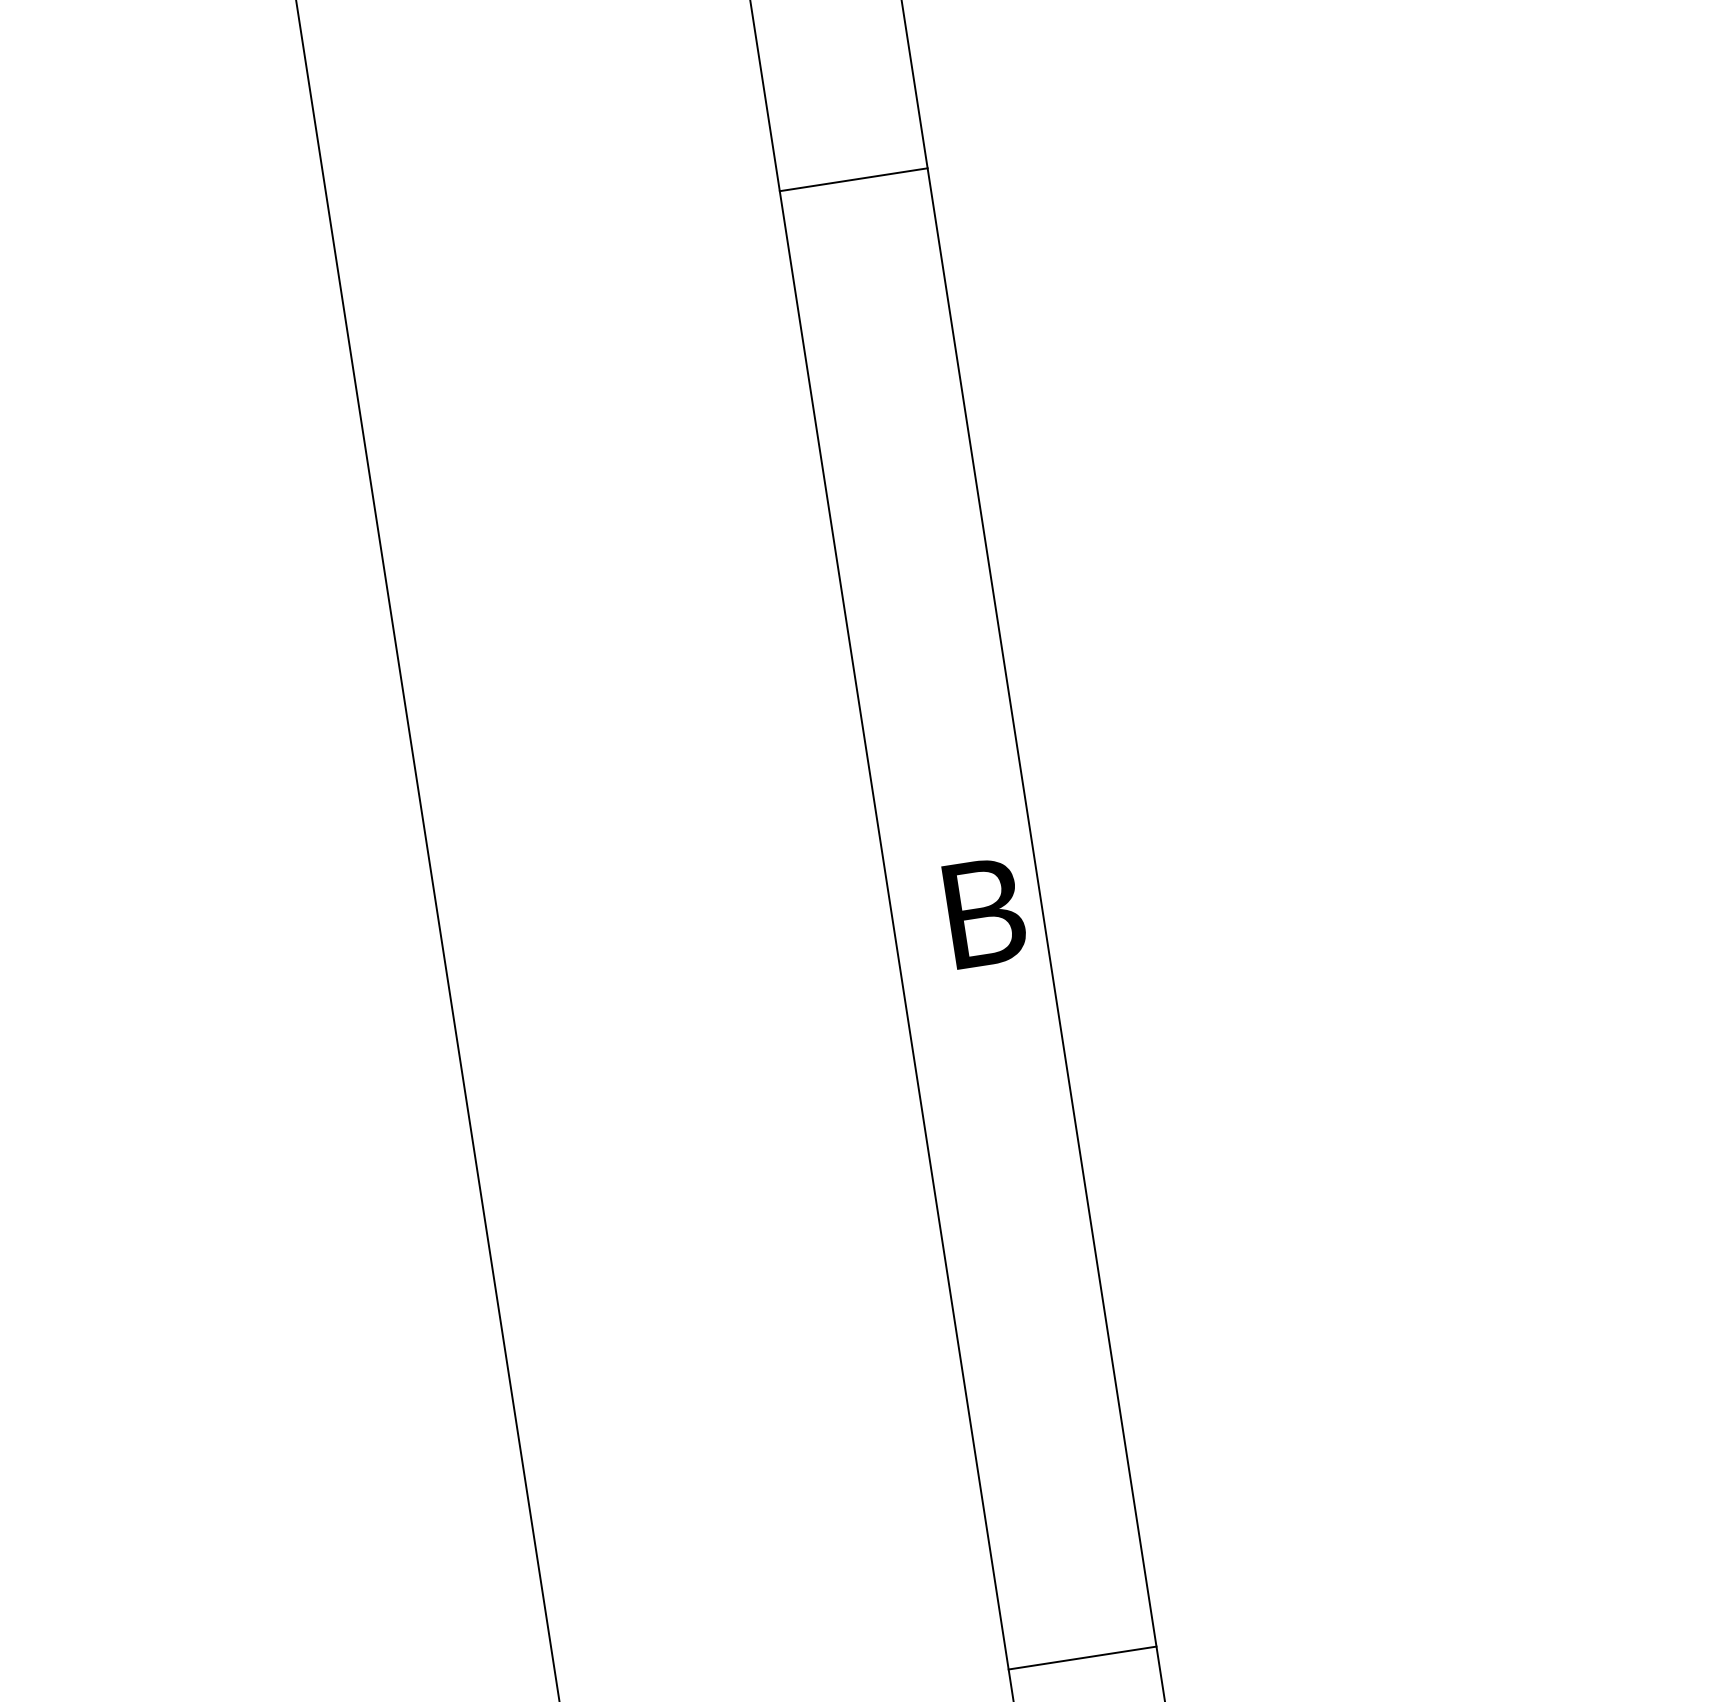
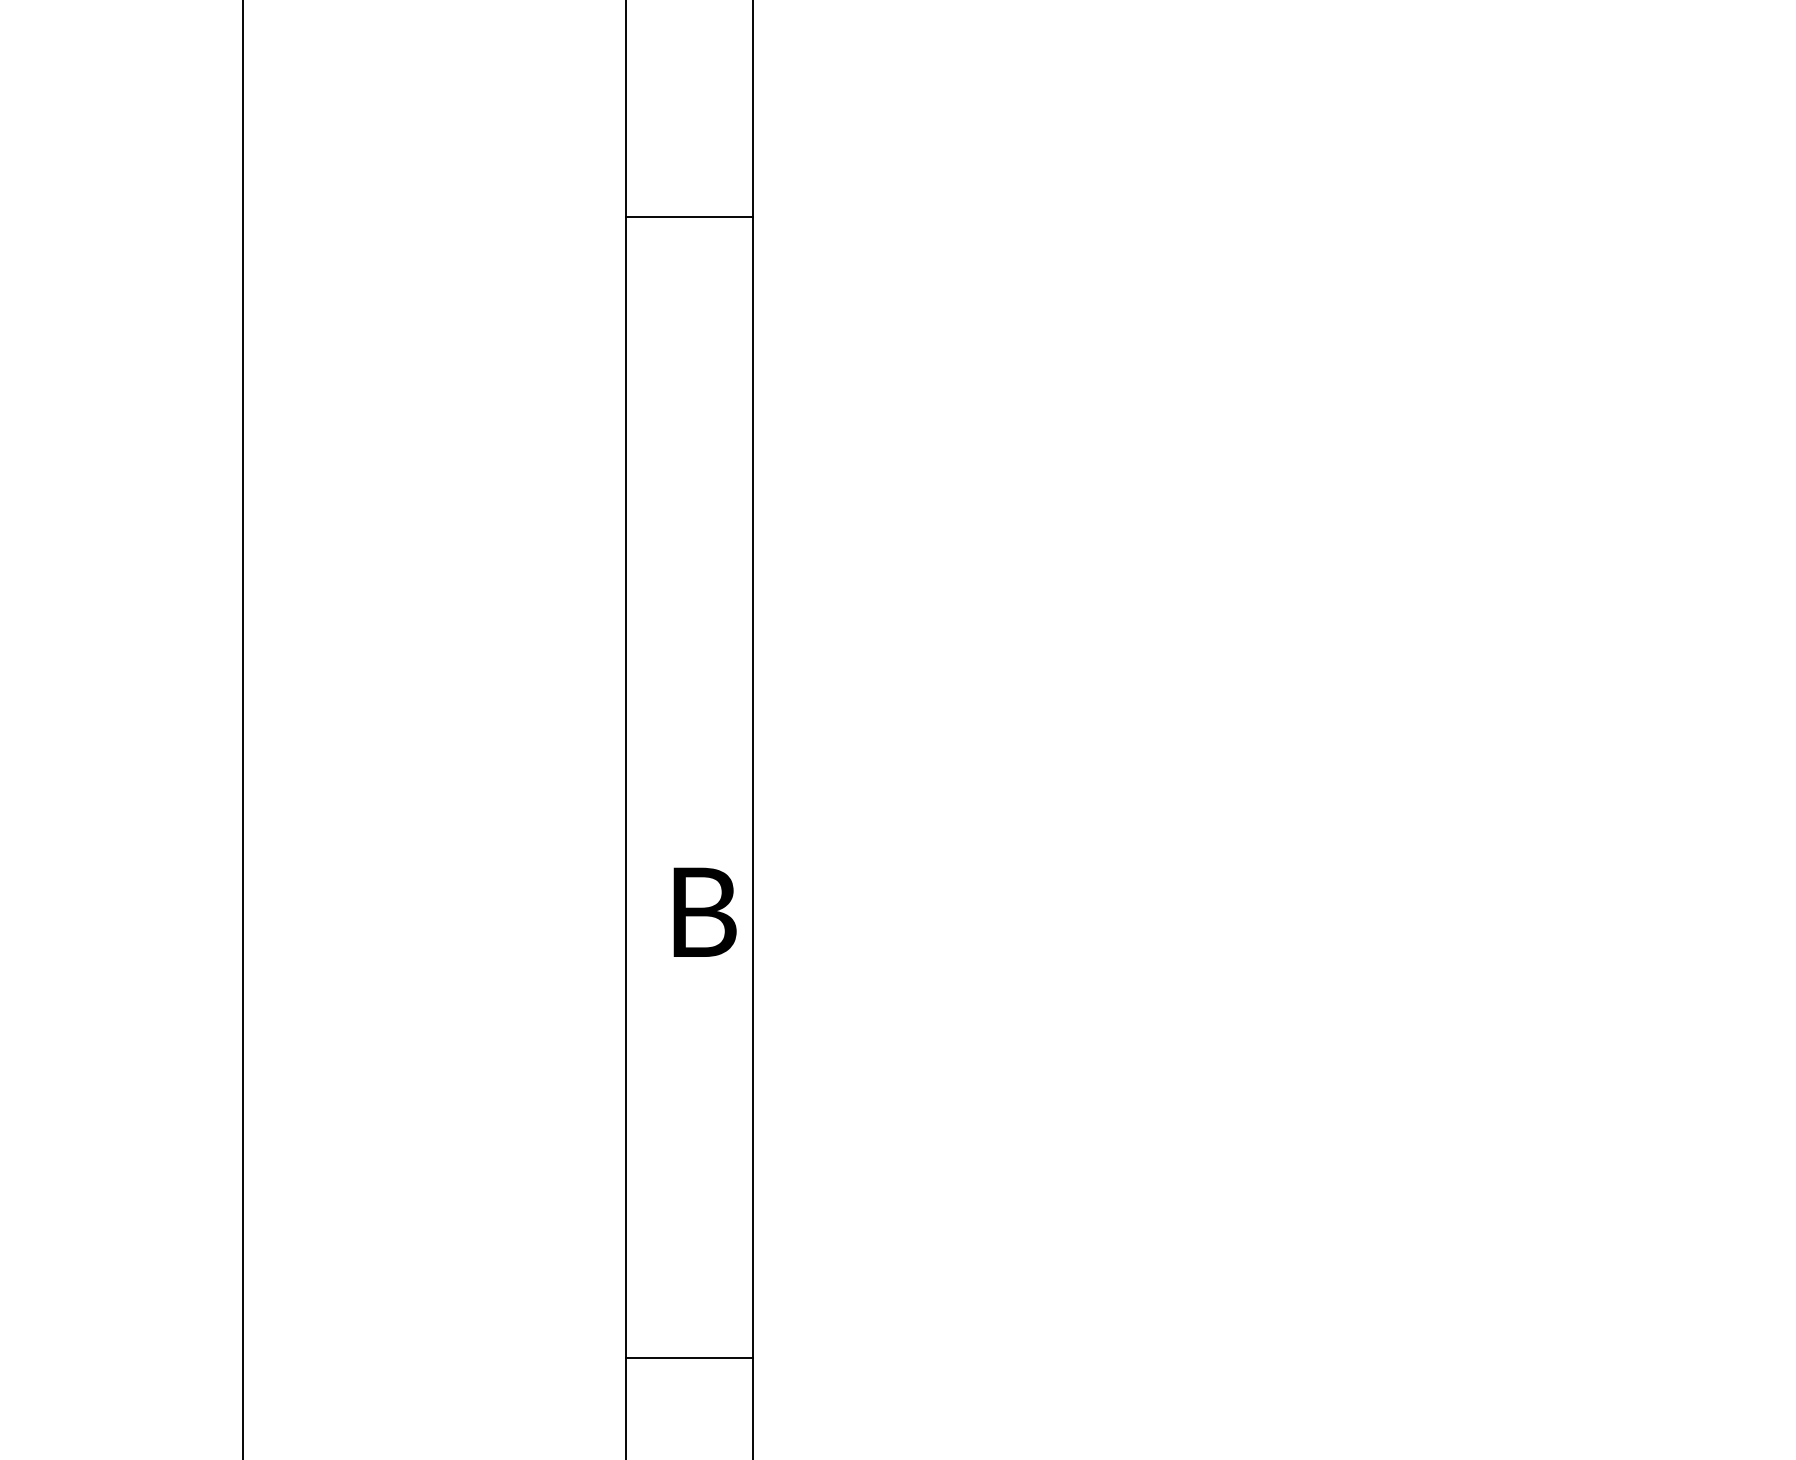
line: (853, 179) -> (689, 216), moved
text: (984, 911) -> (704, 911), moved
line: (1082, 1658) -> (689, 1358), moved

